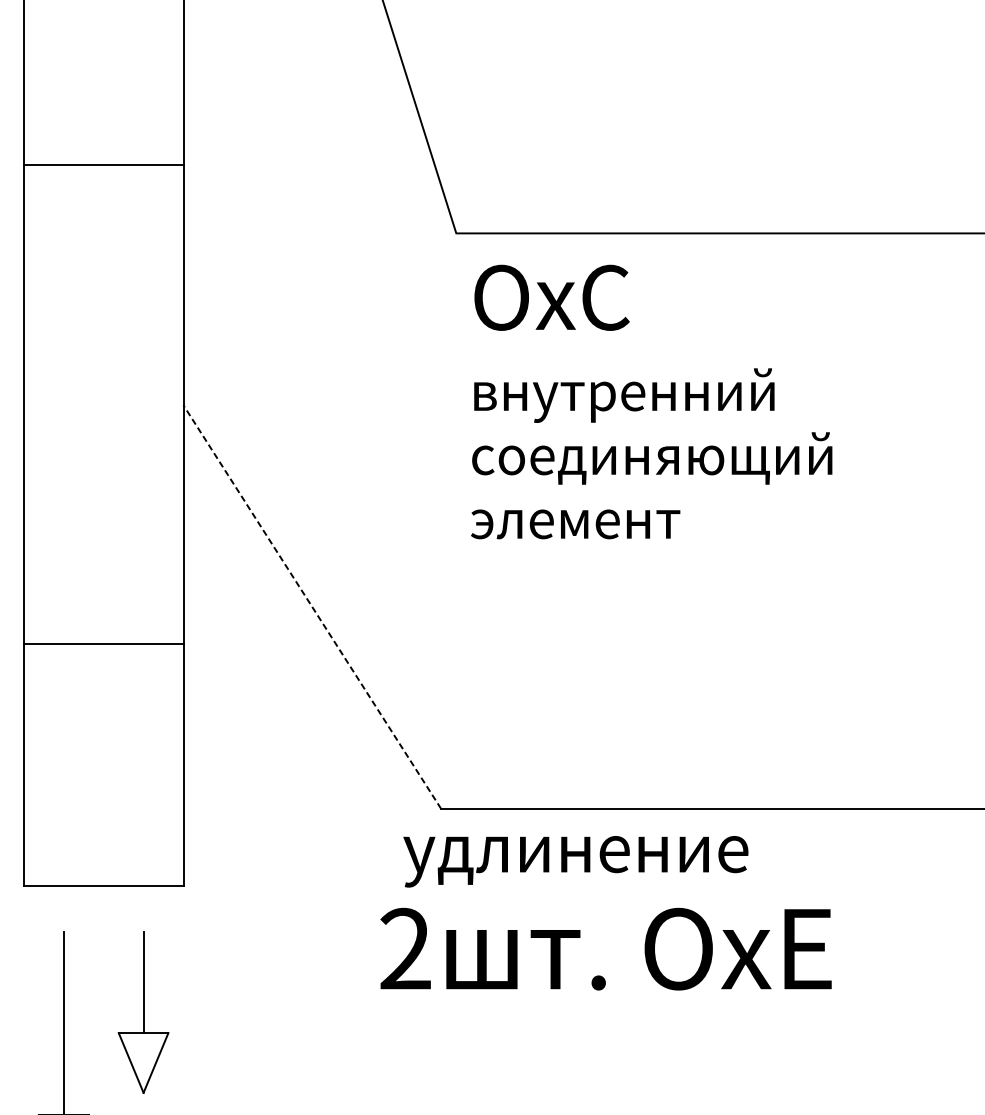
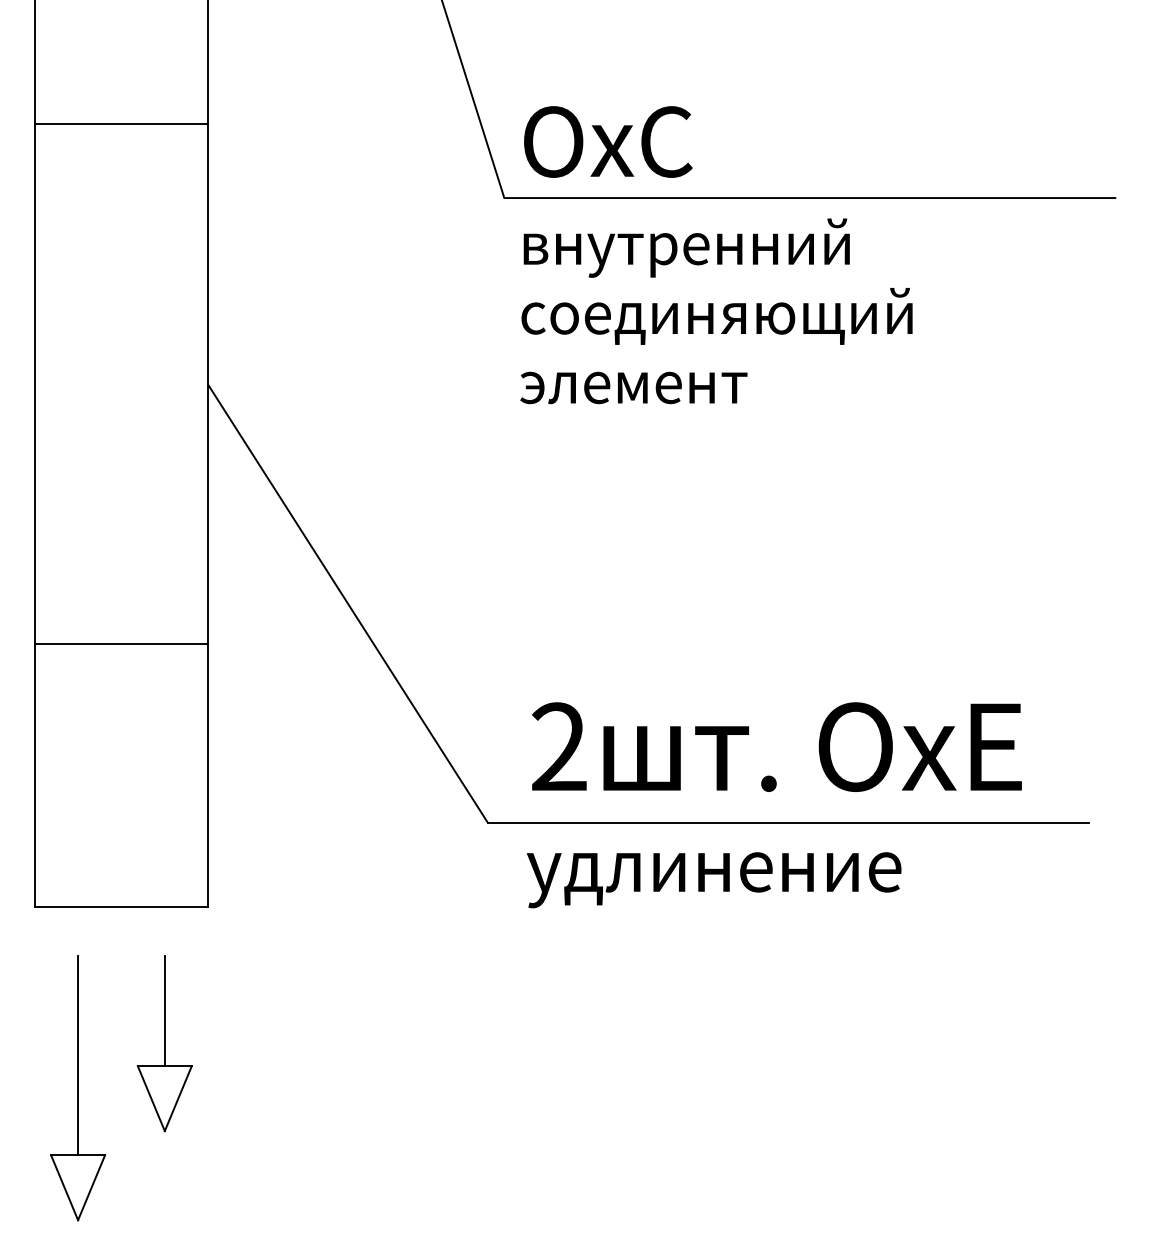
text: (651, 402) -> (716, 255), moved
line: (312, 606) -> (348, 603), dashed -> solid
text: (575, 862) -> (713, 880), moved
text: (605, 948) -> (776, 746), moved

